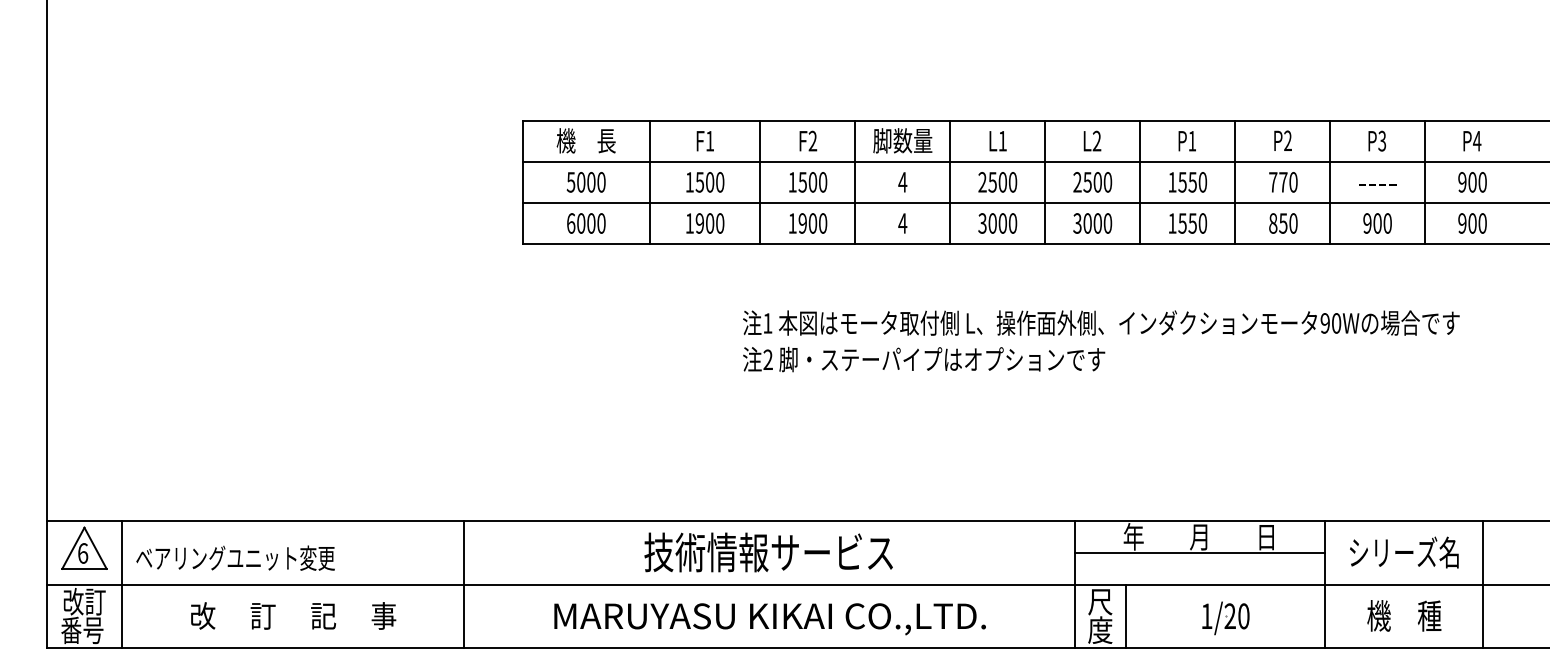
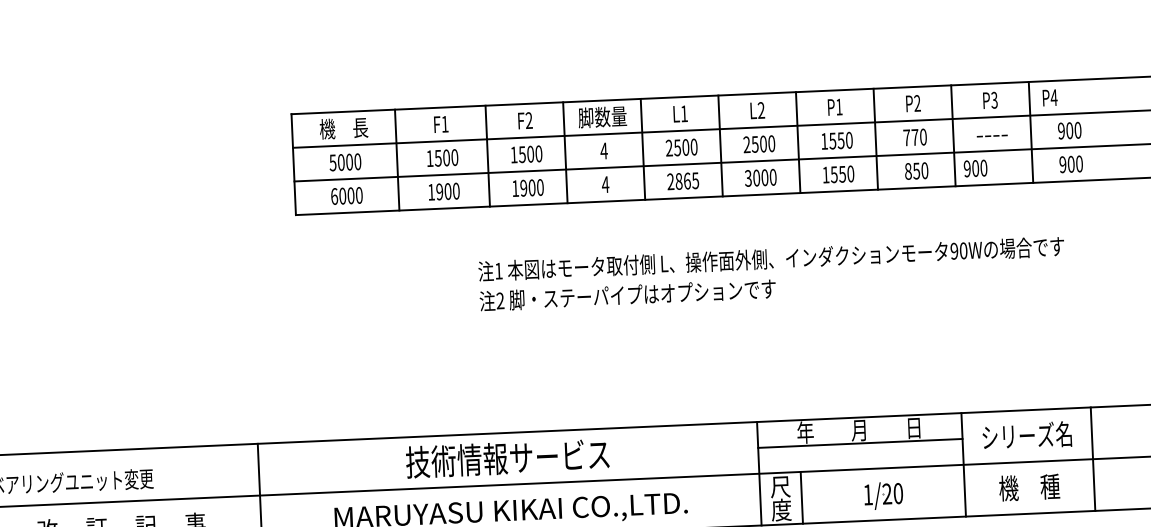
text: (1472, 141) -> (1050, 98), moved
text: (997, 223) -> (682, 181), 3000 -> 2865
text: (1377, 223) -> (975, 168), moved

